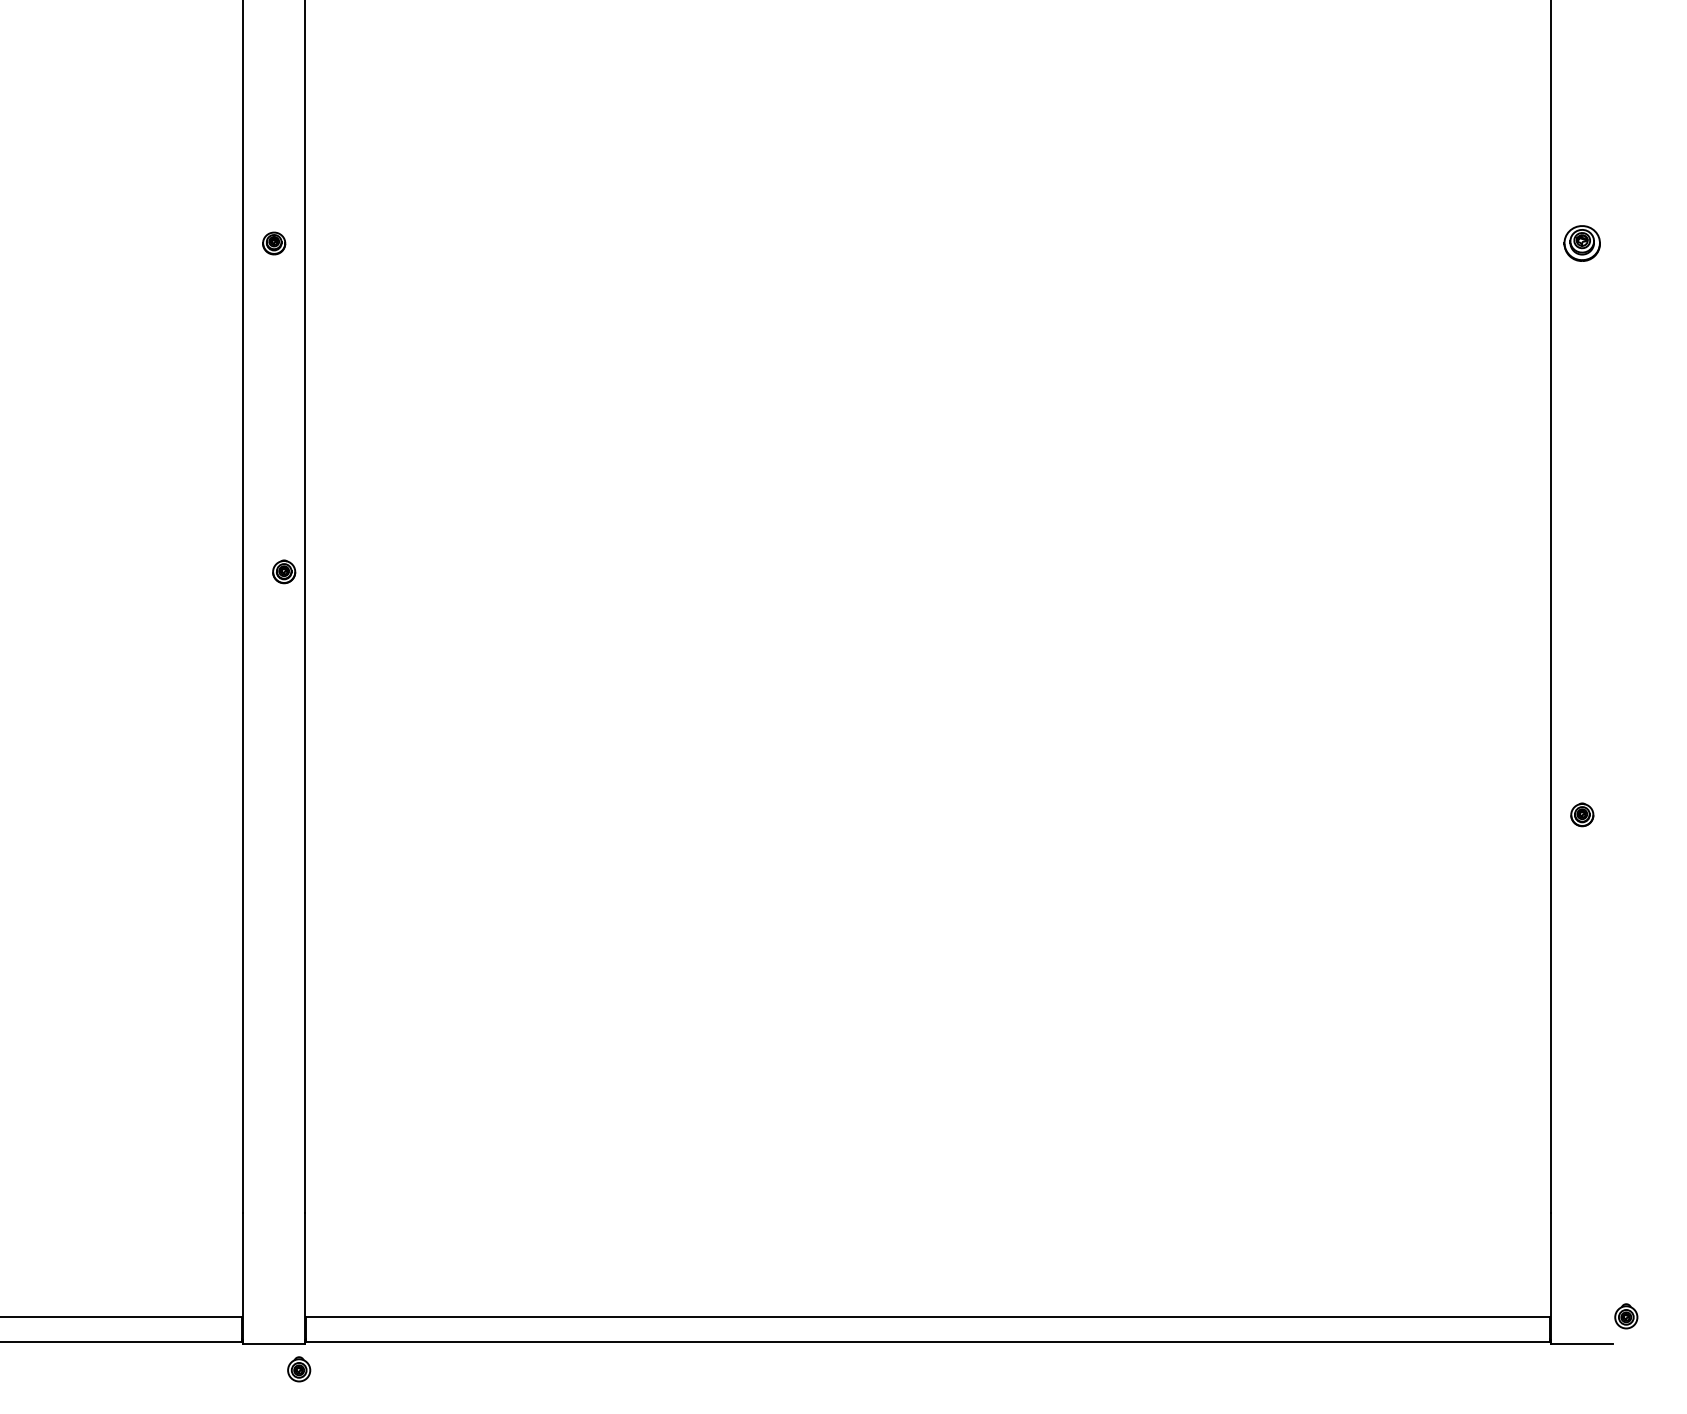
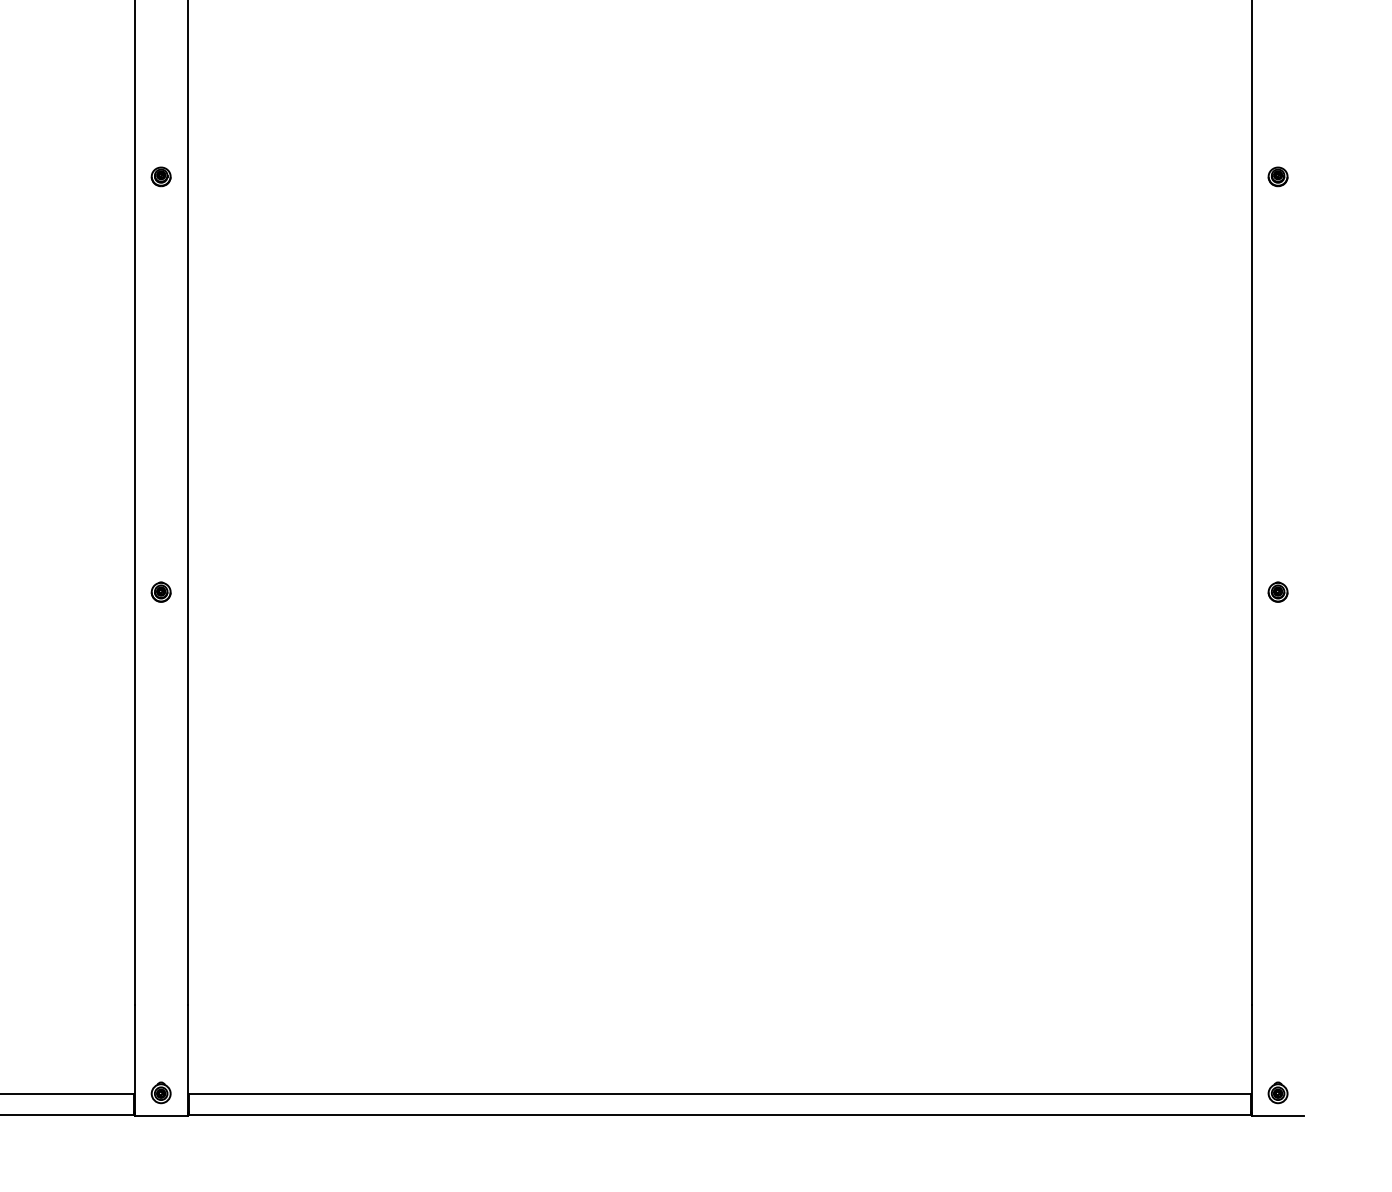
part: (1582, 243) -> (1278, 176), size x0.62
part: (284, 571) -> (161, 591), moved
part: (1582, 814) -> (1278, 591), moved
part: (1626, 1316) -> (1278, 1092), moved
part: (299, 1369) -> (161, 1092), moved

